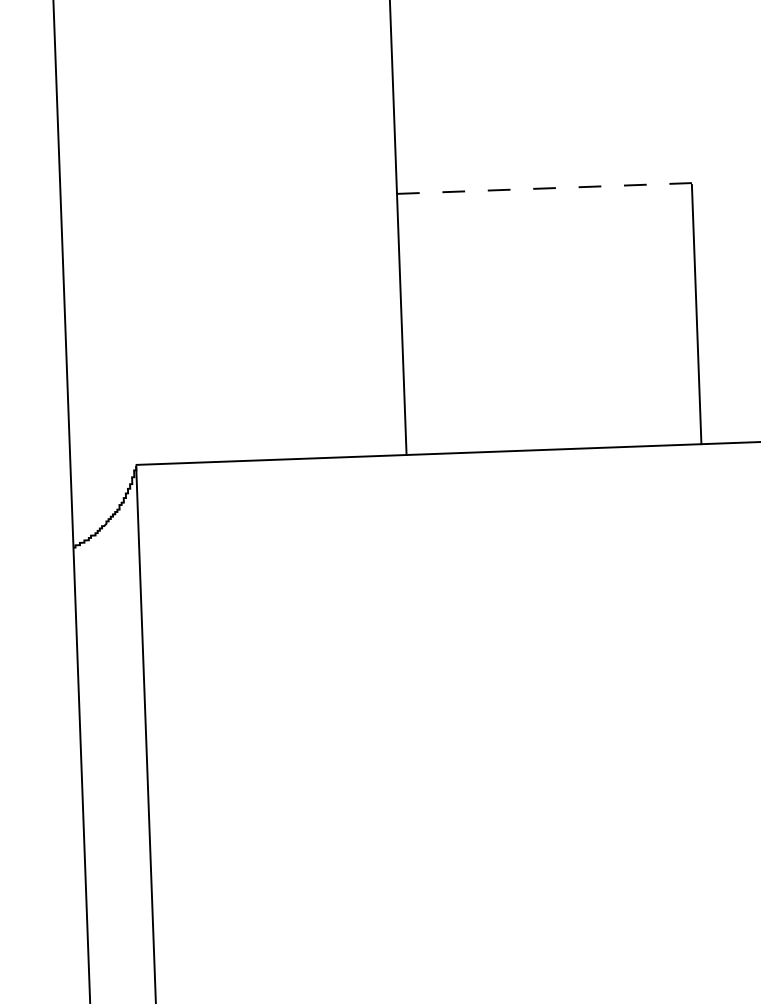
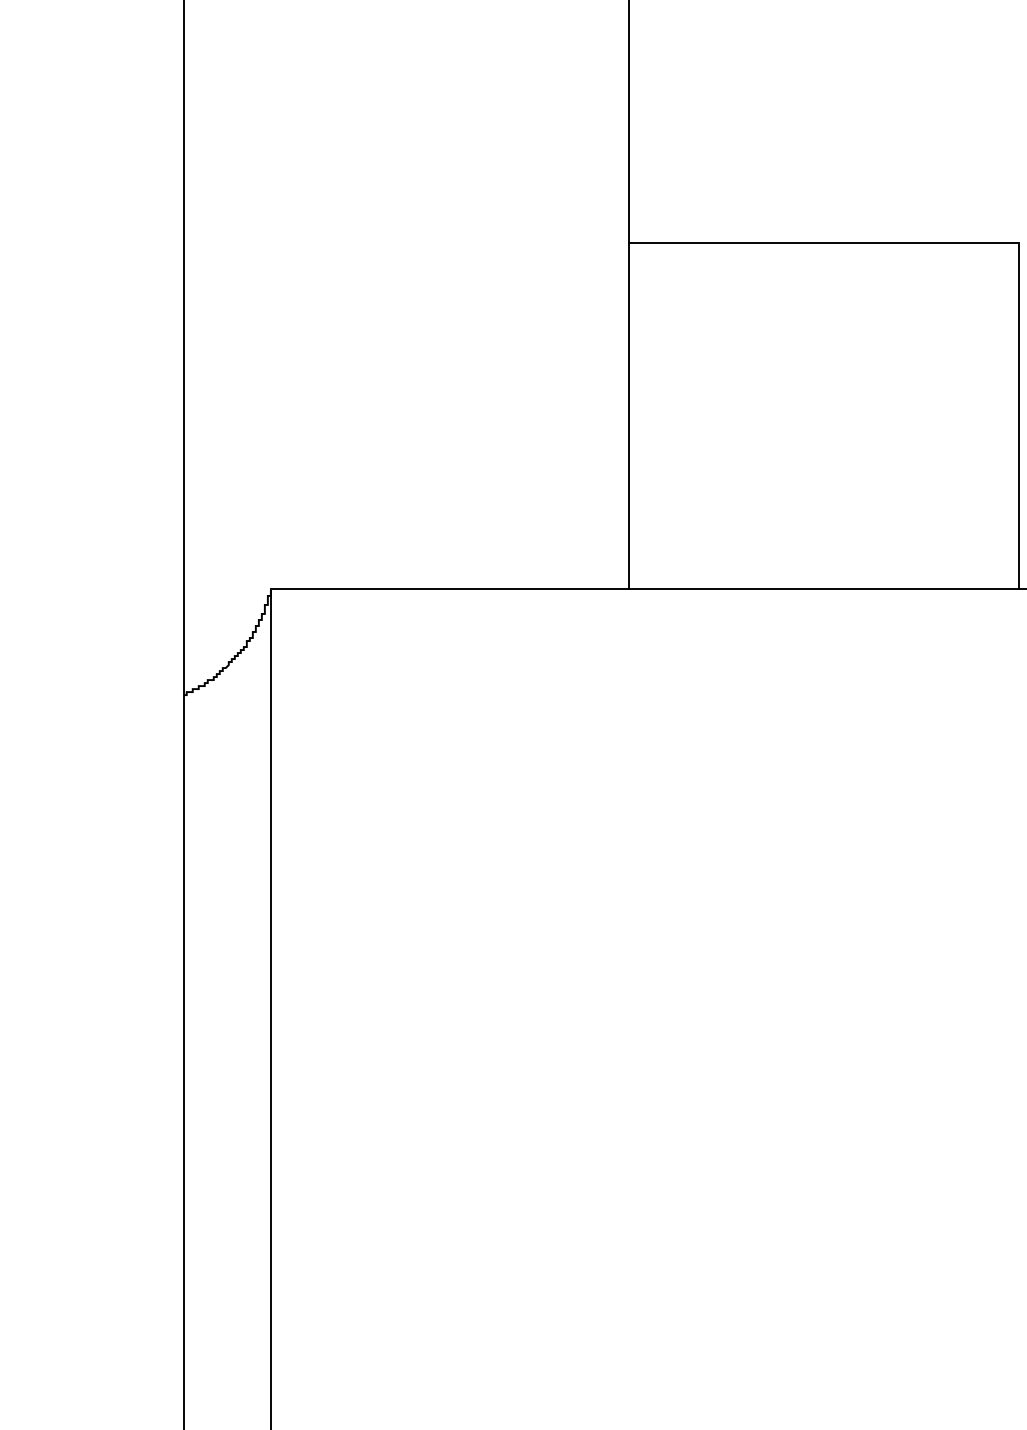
line: (544, 188) -> (824, 243), dashed -> solid

